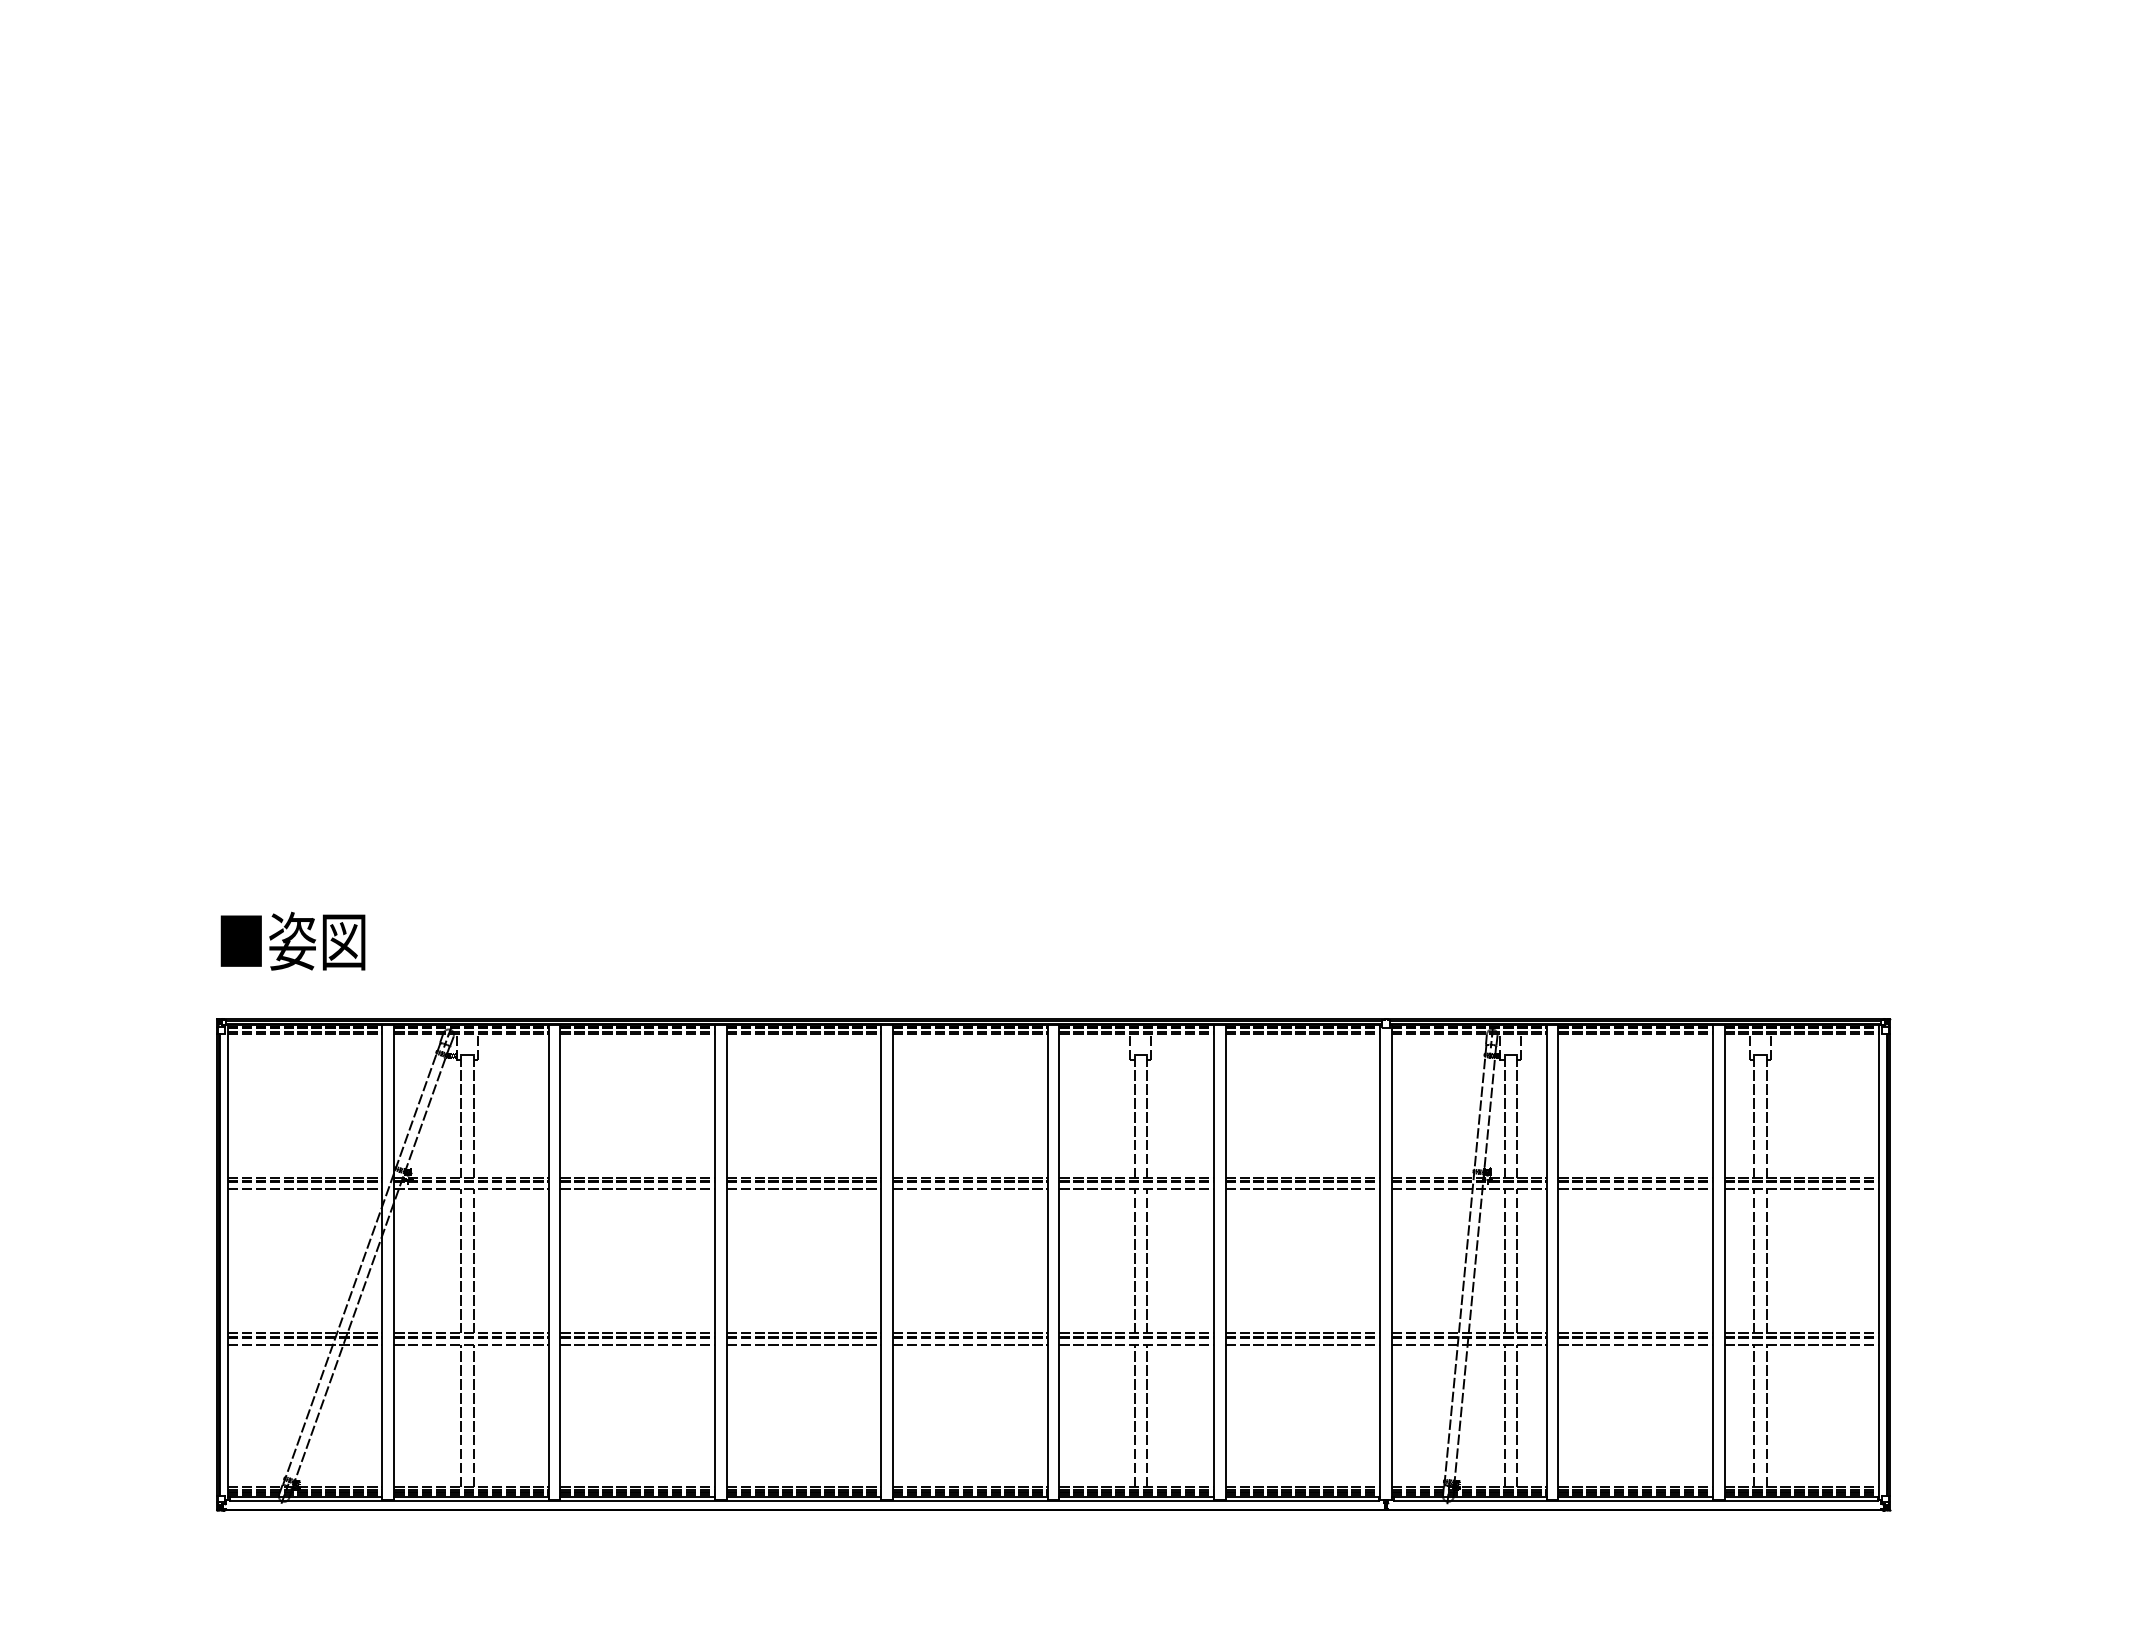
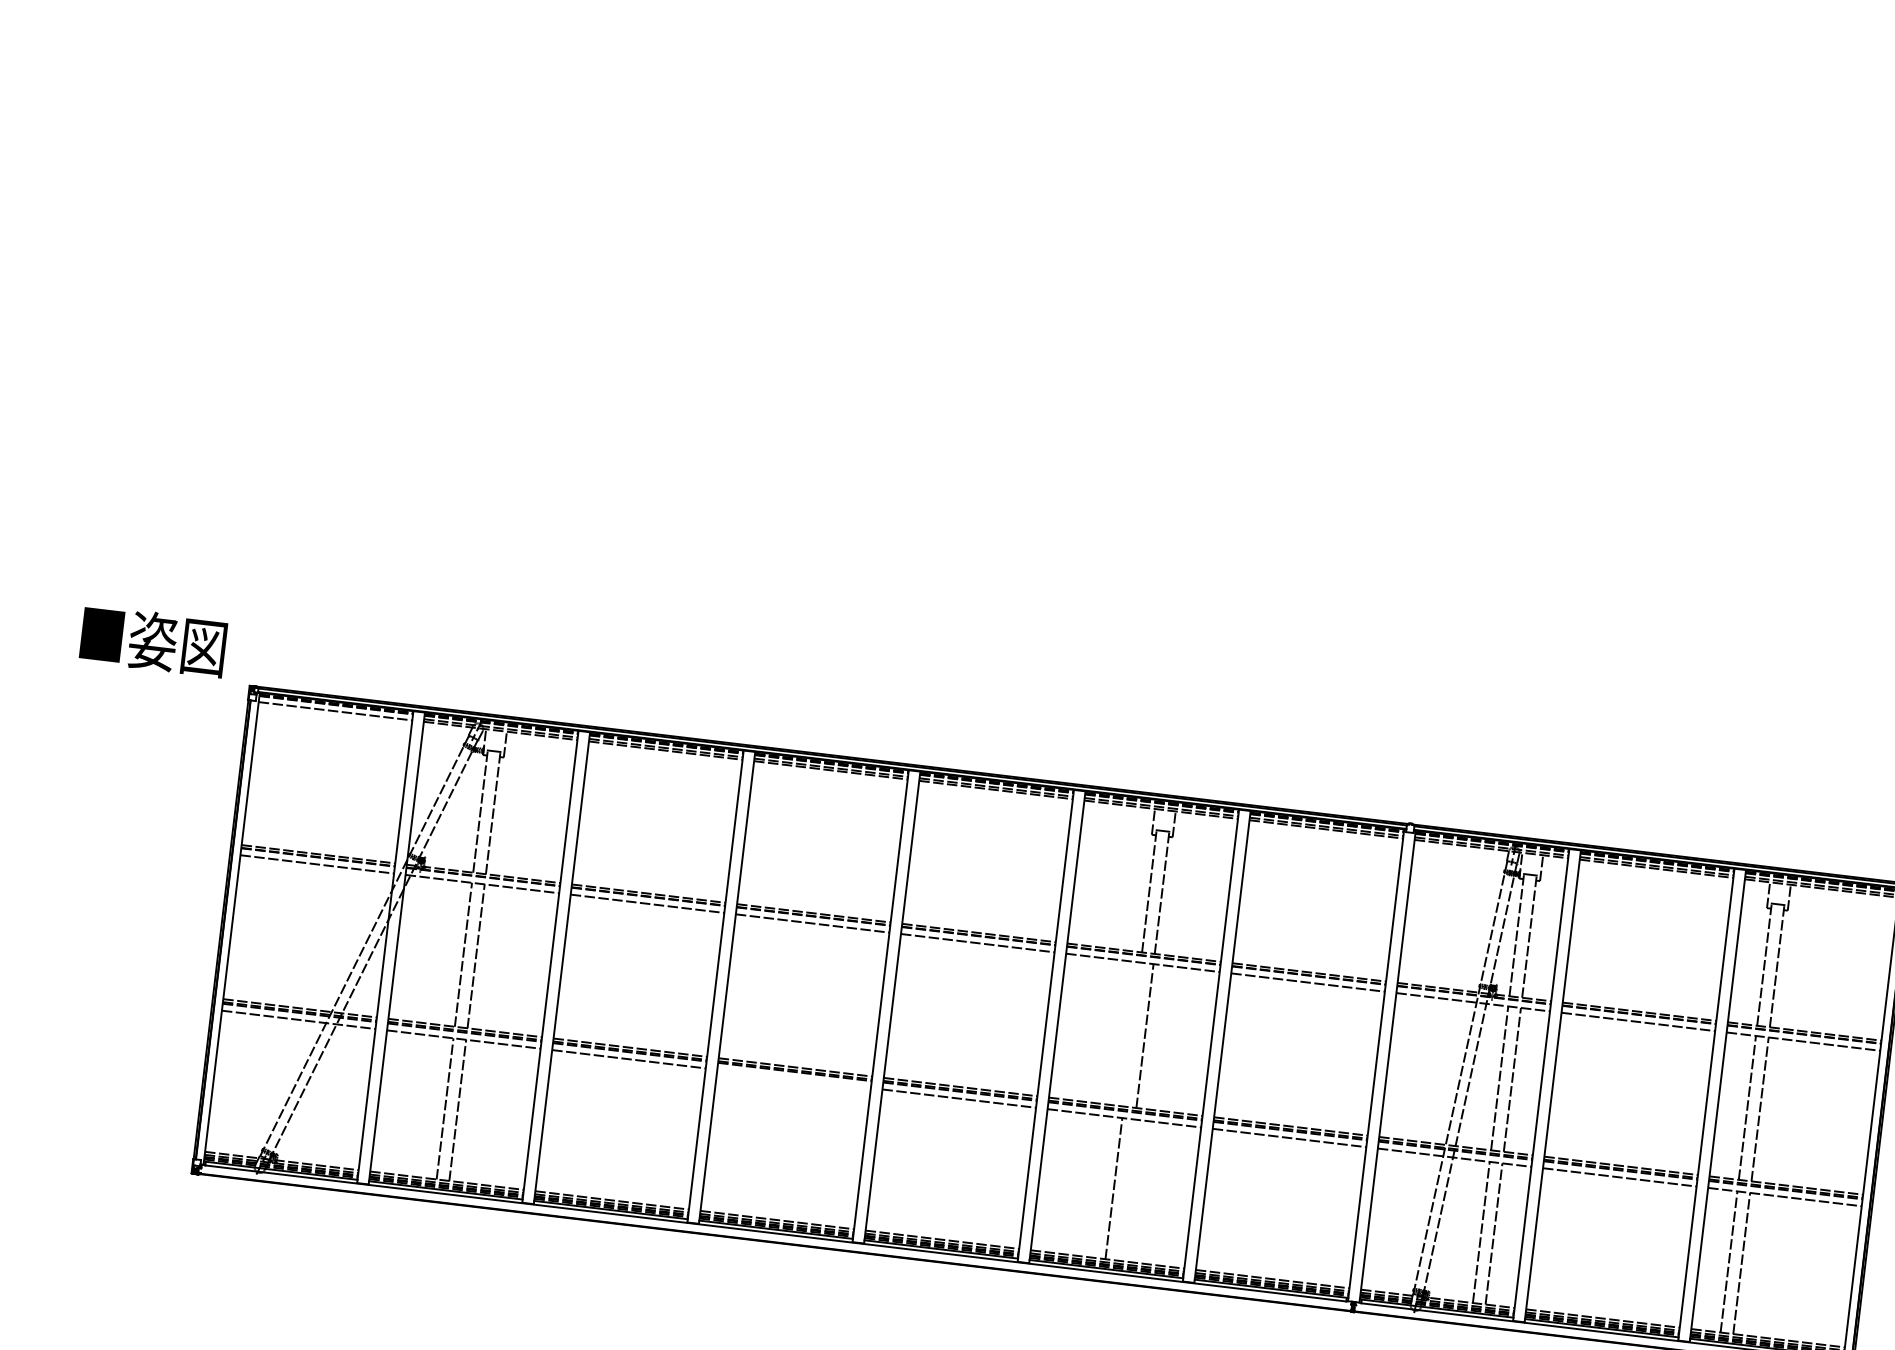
text: (292, 940) -> (153, 640), moved
line: (304, 1031) -> (335, 708), removed
line: (1134, 1260) -> (1132, 1034), removed
line: (803, 1345) -> (793, 1079), removed
line: (1147, 1416) -> (1126, 1190), removed

